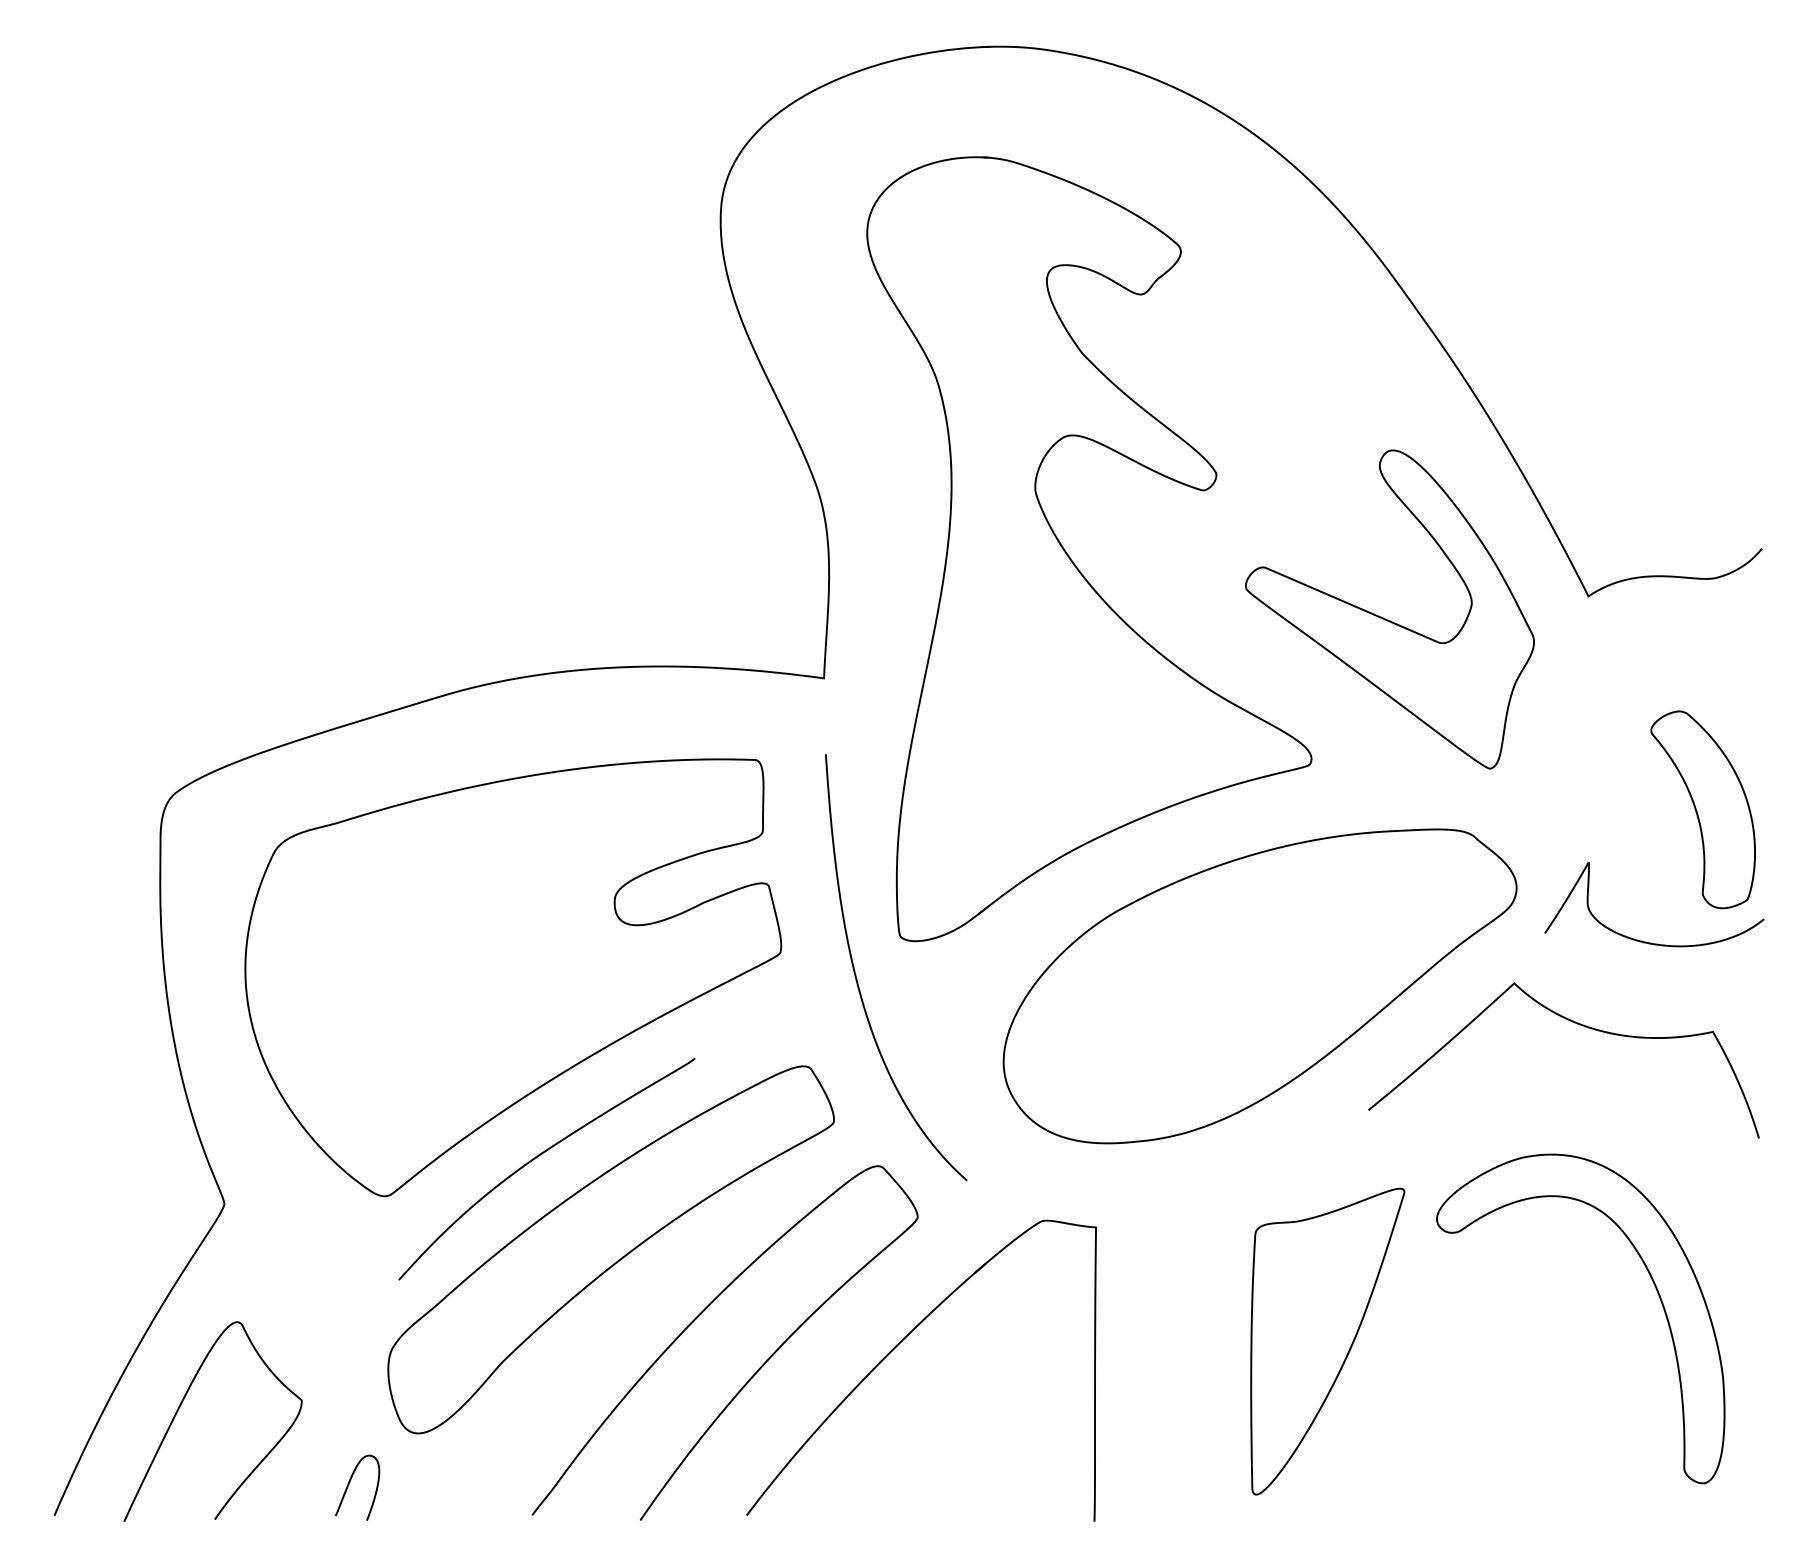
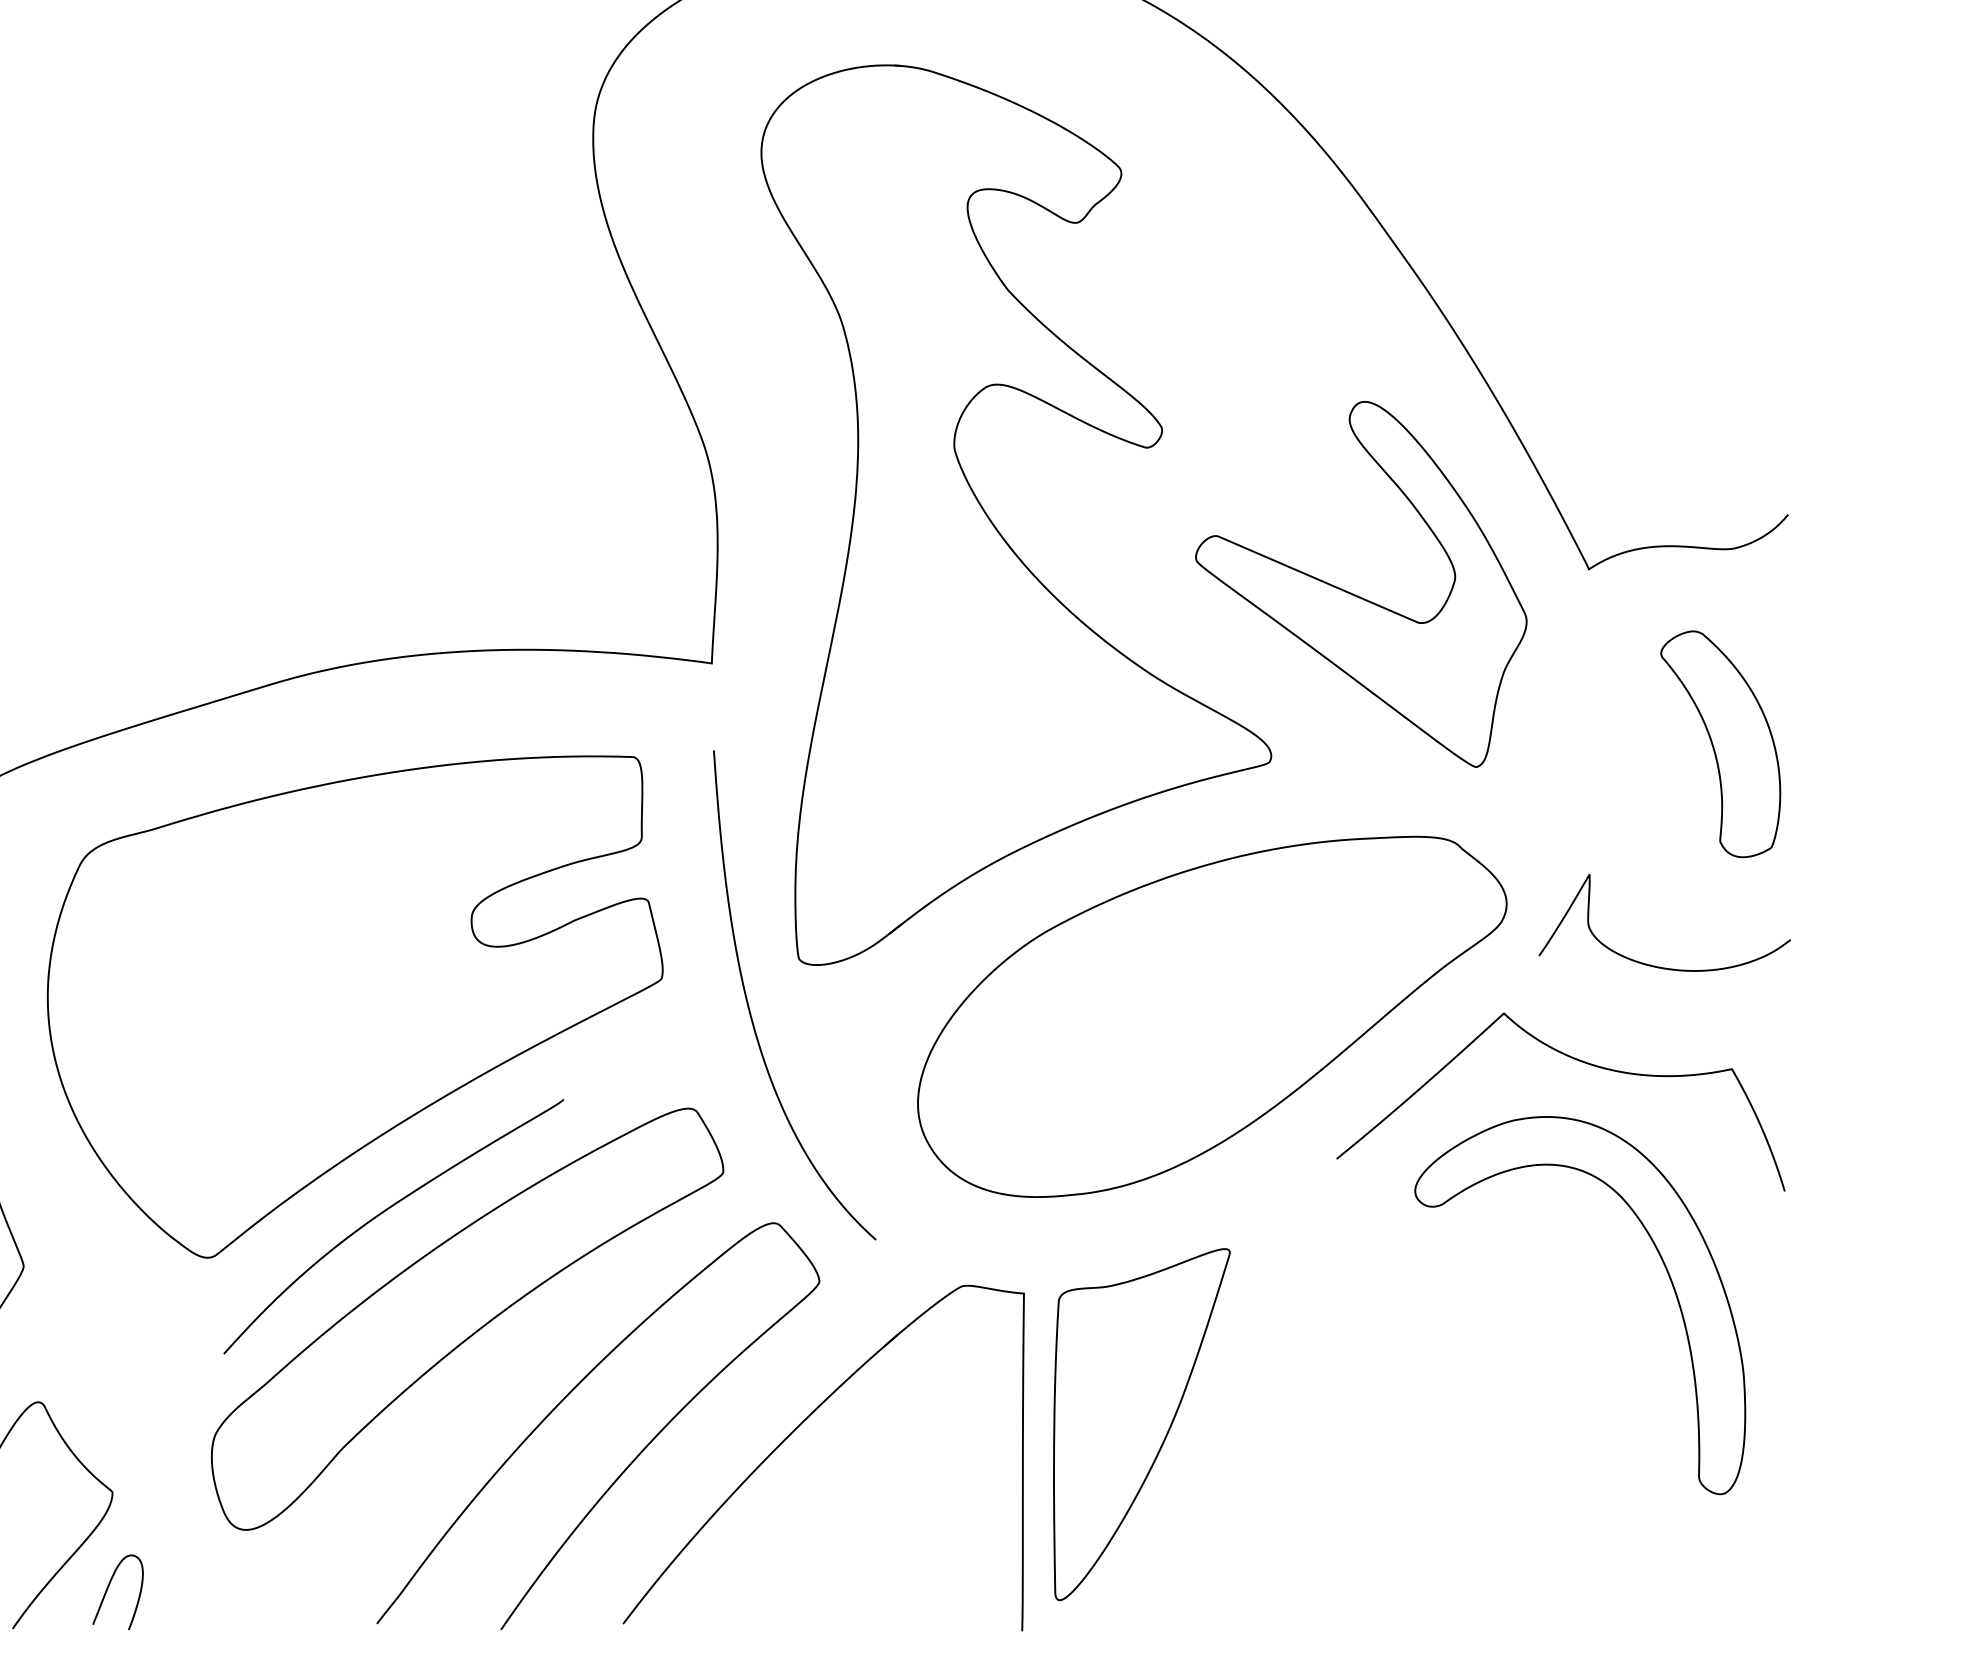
part: (1702, 809) -> (1719, 743), moved
part: (1653, 1284) -> (1663, 1266), moved
part: (1327, 1341) -> (1141, 1424), moved
curve: (349, 1484) -> (108, 1588), moved

